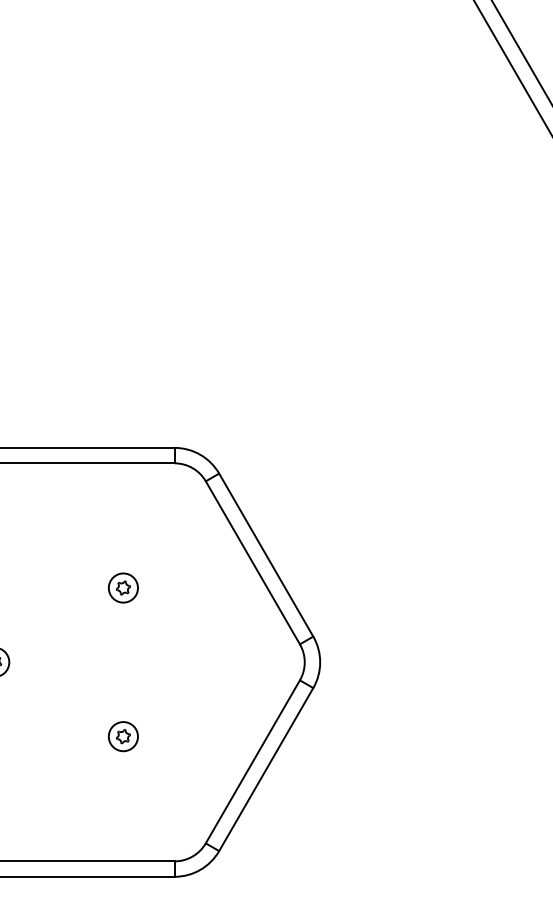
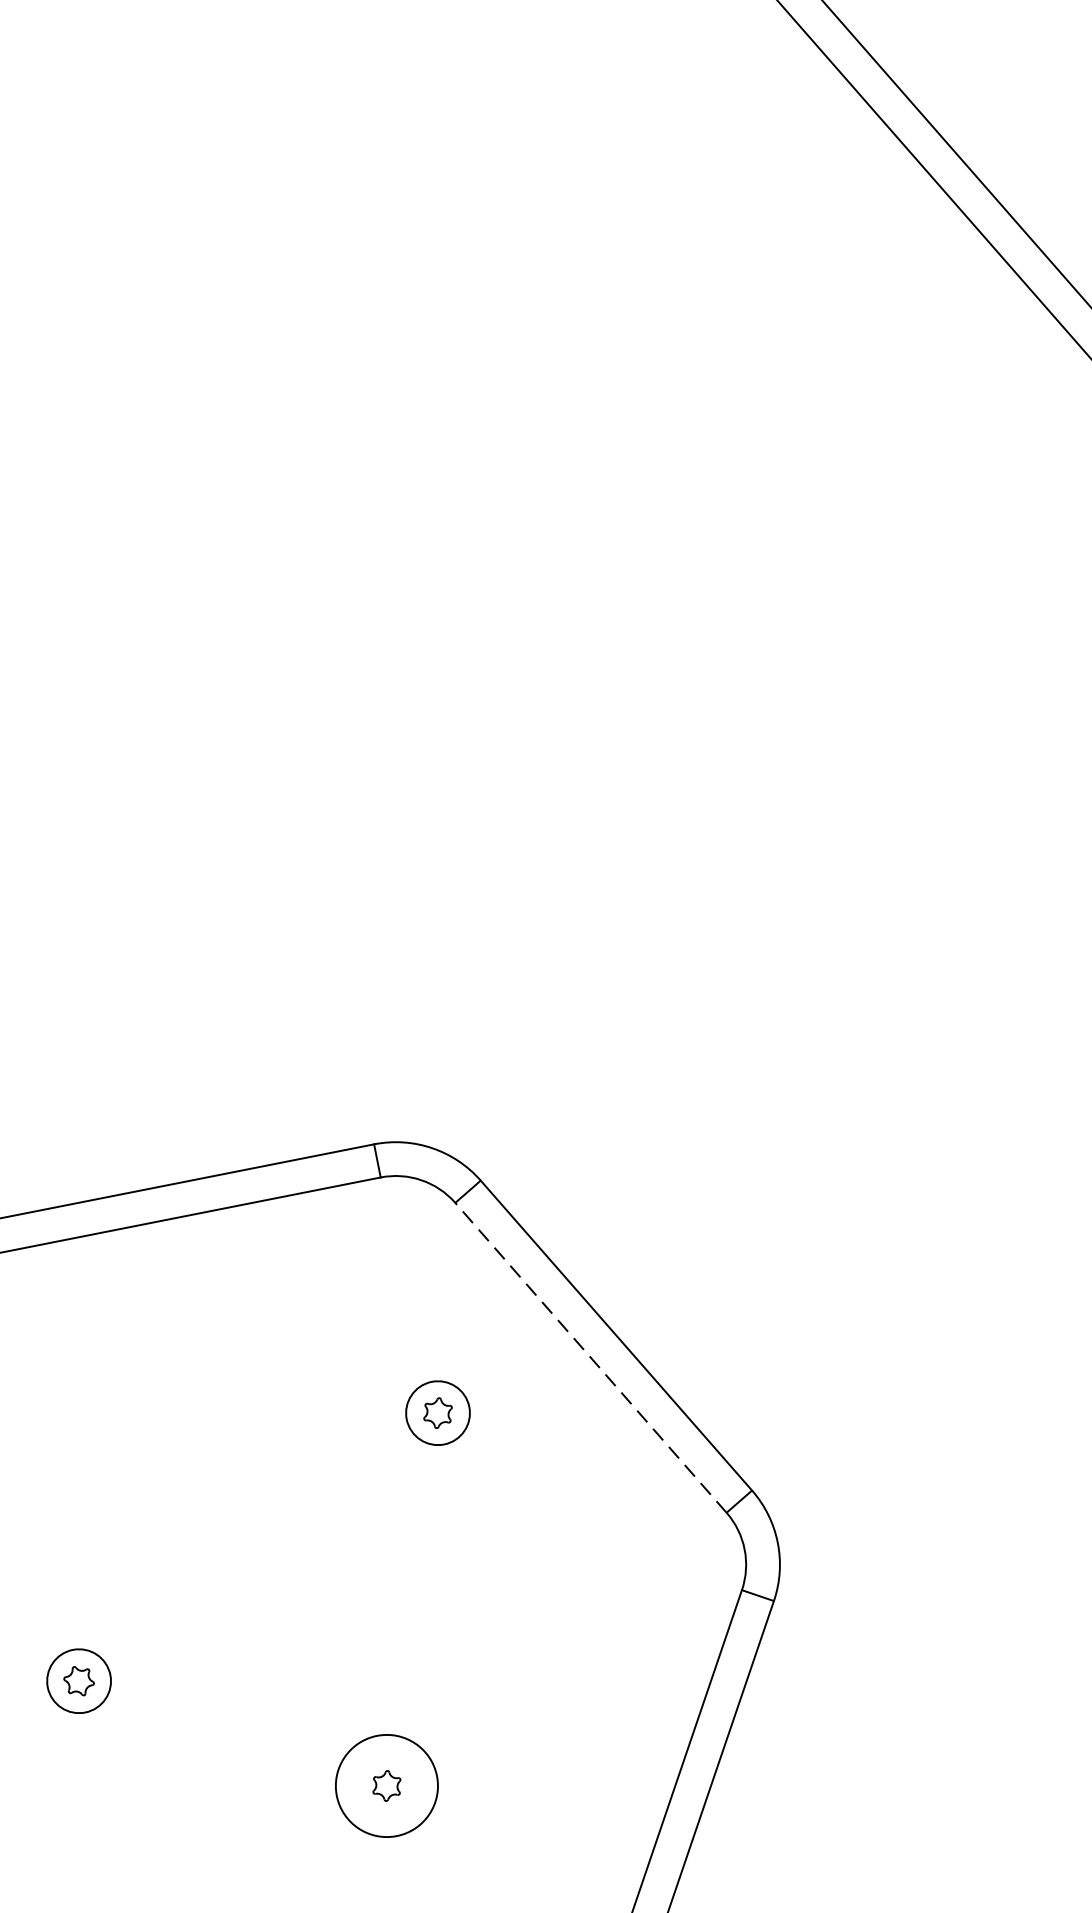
line: (252, 562) -> (590, 1357), solid -> dashed
part: (123, 587) -> (437, 1411), moved
circle: (122, 736) -> (384, 1786), size x1.6

